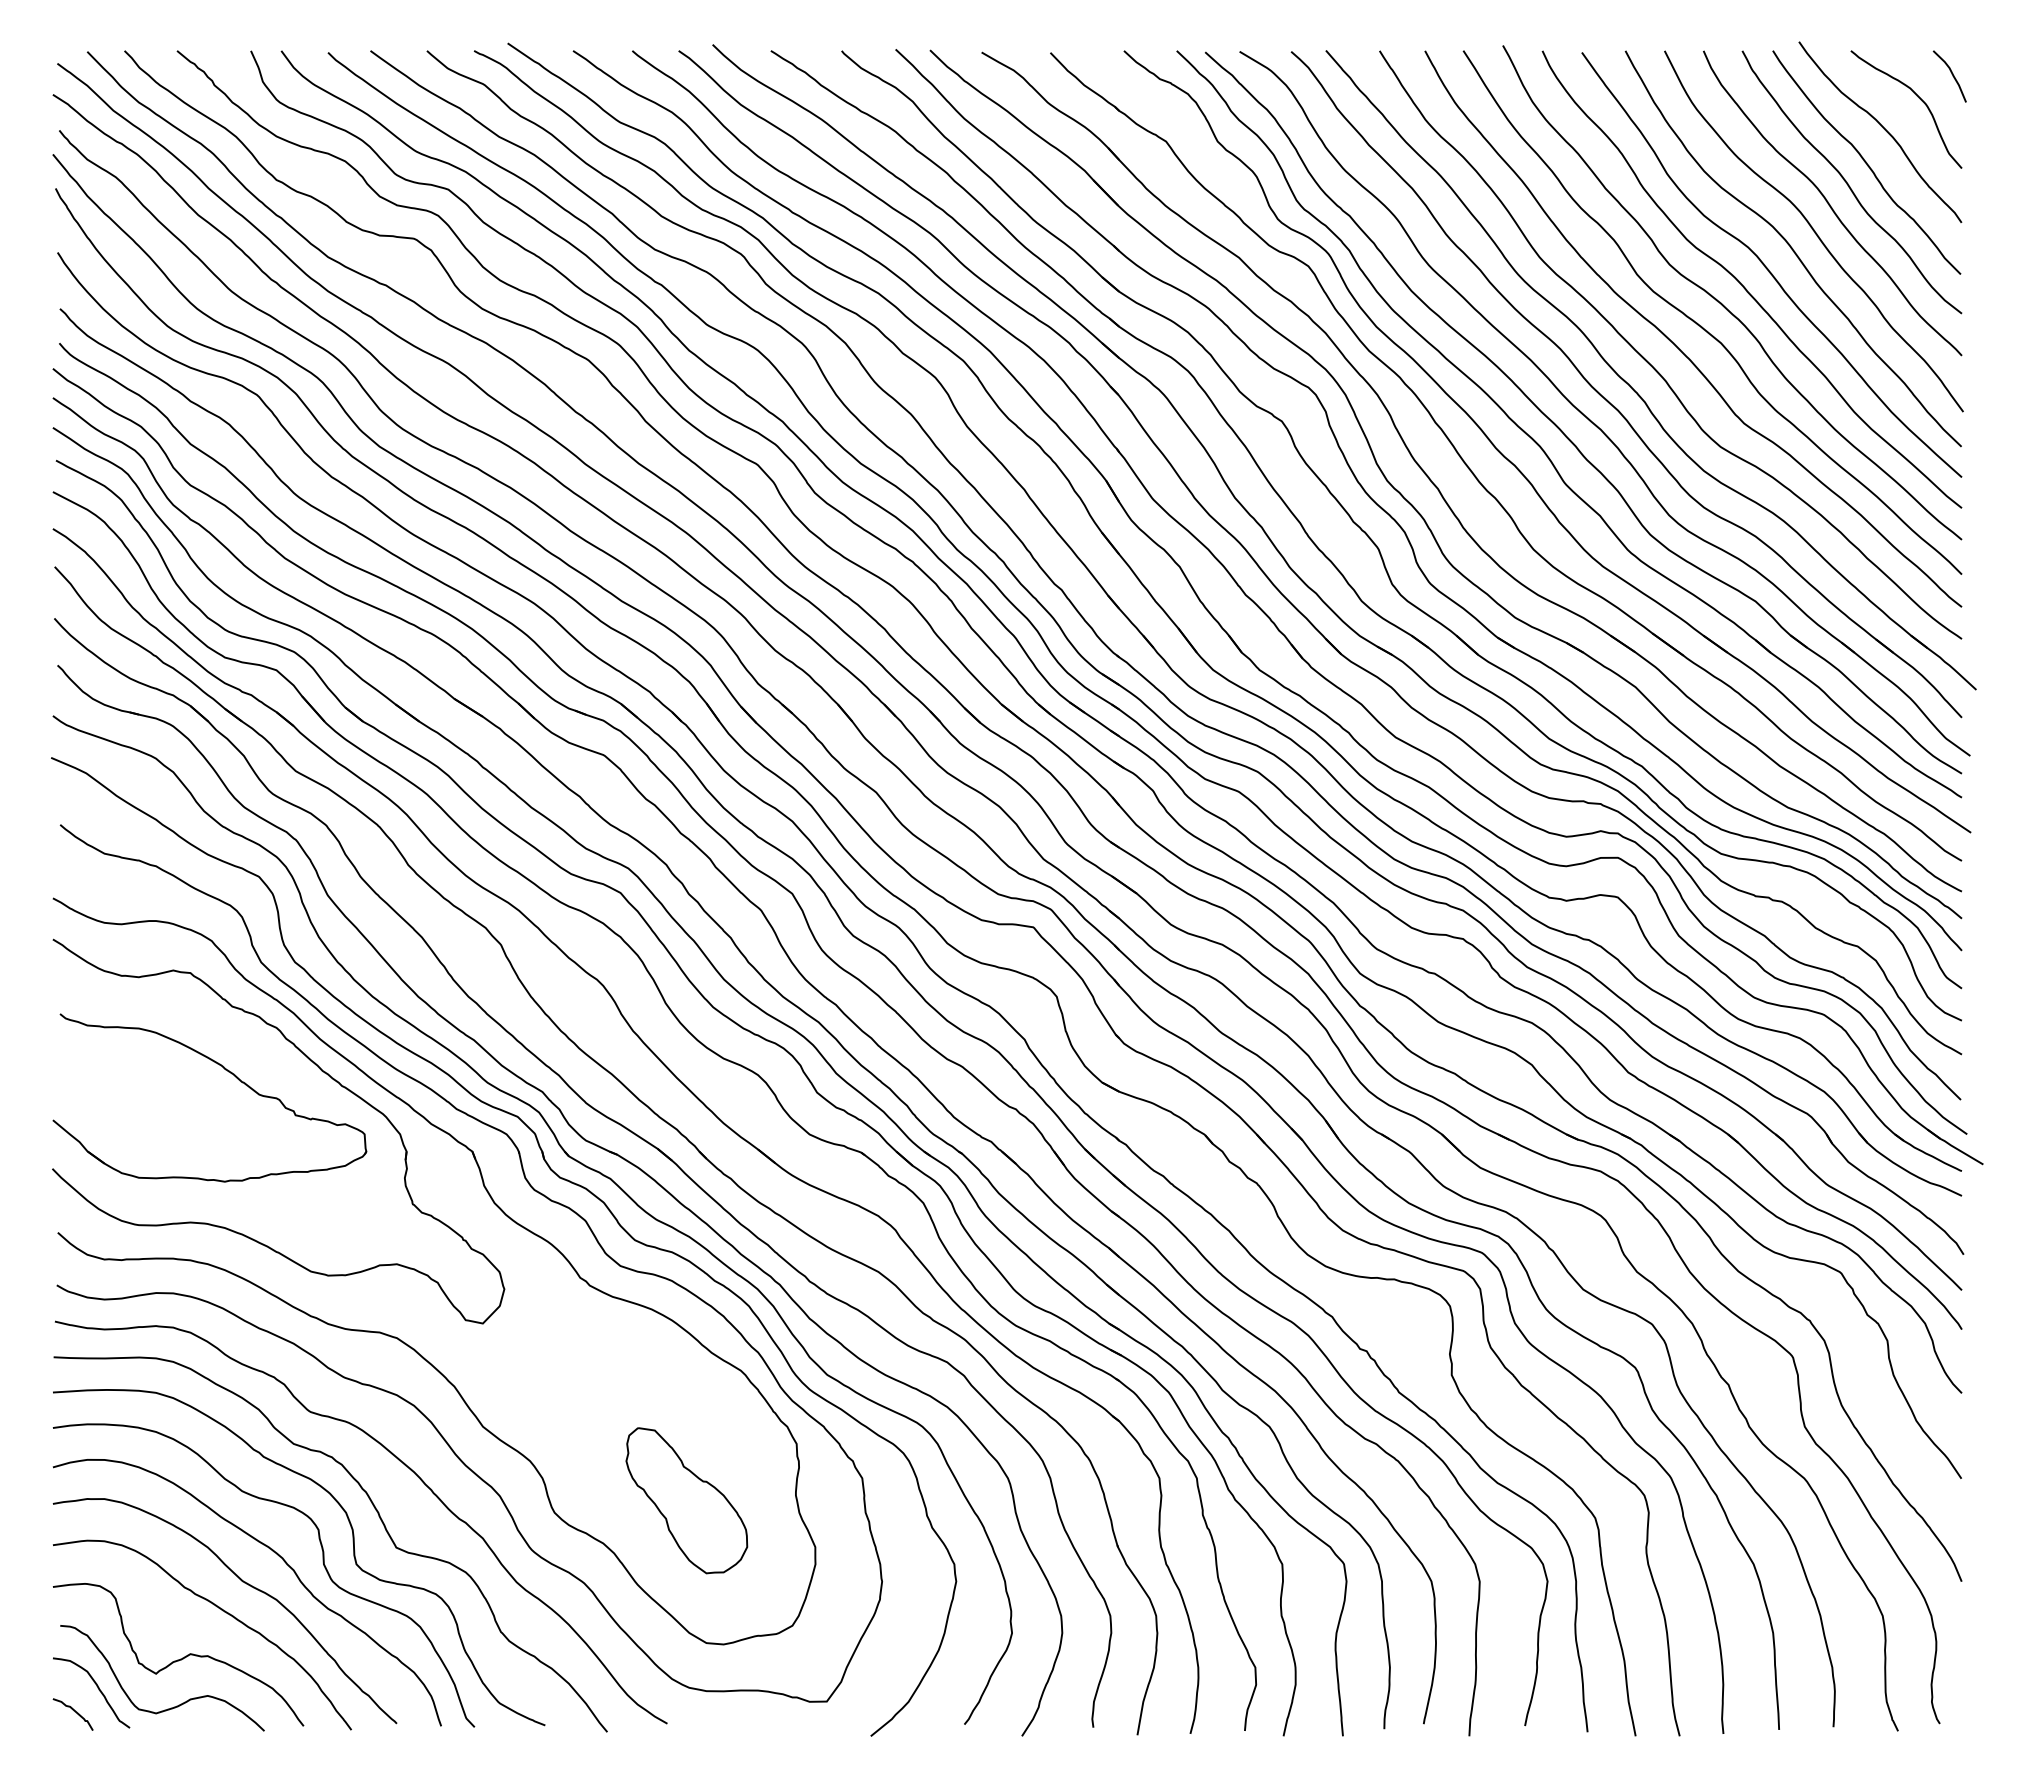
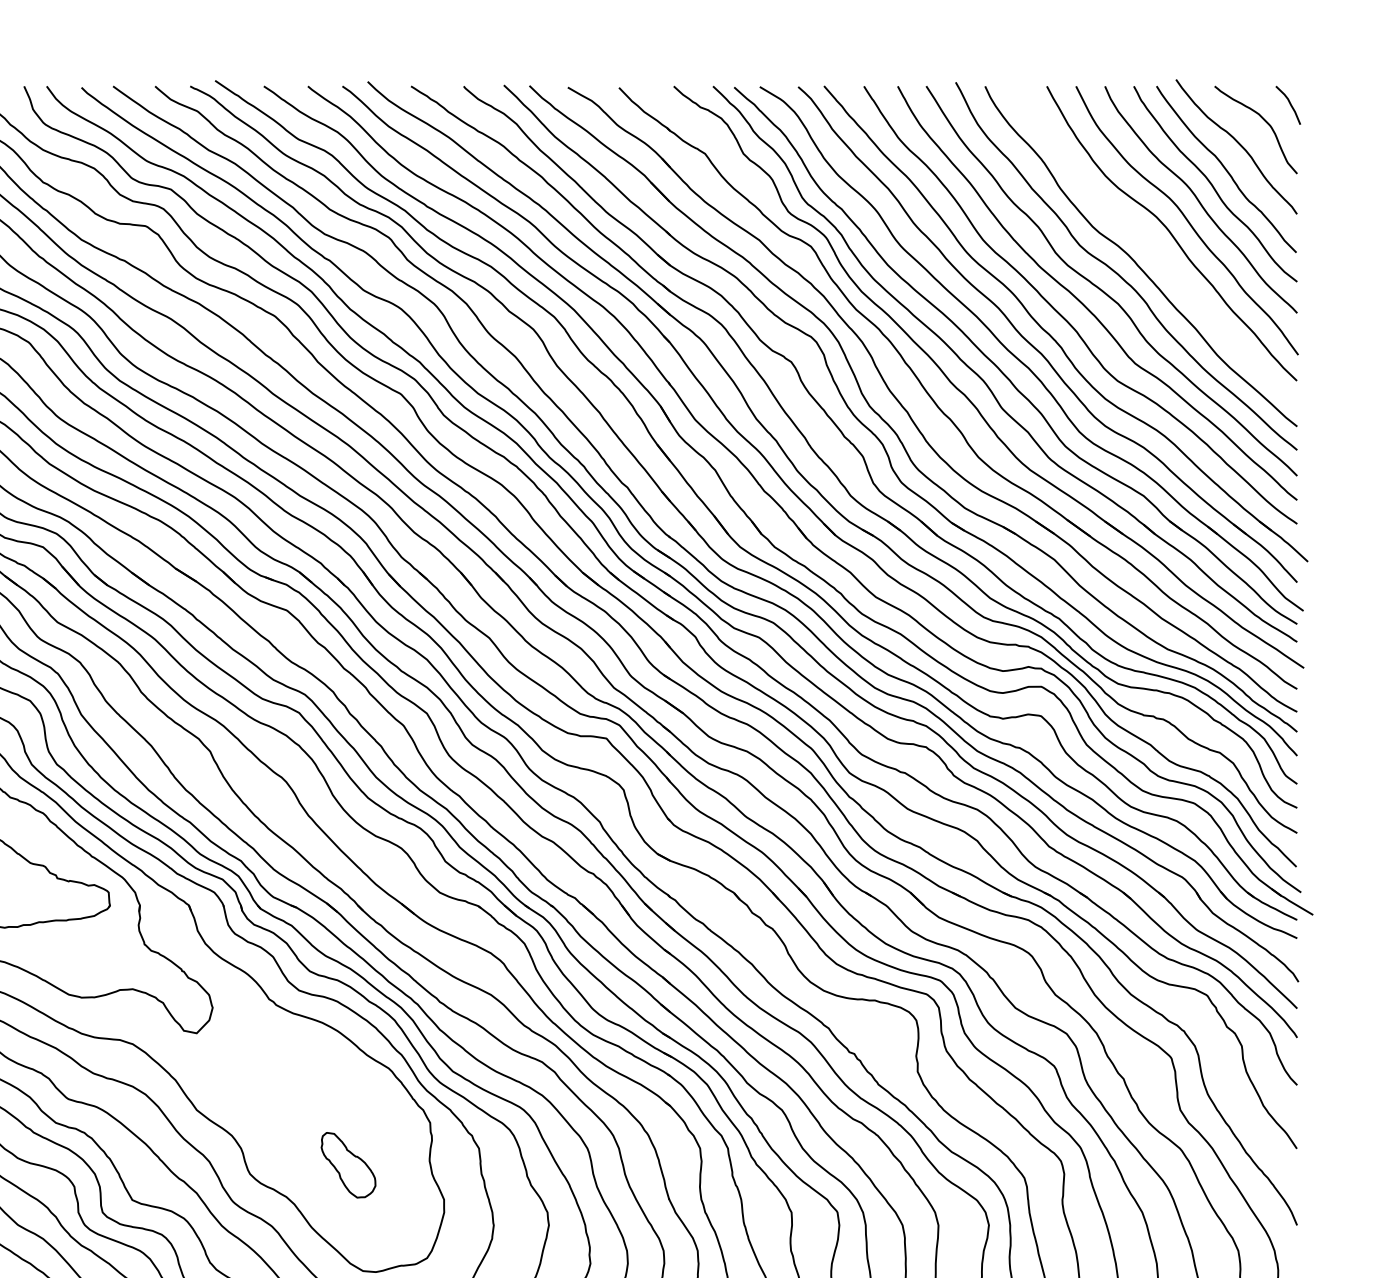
curve: (1767, 267) -> (1152, 247), removed
part: (686, 1500) -> (348, 1164), size x0.6

